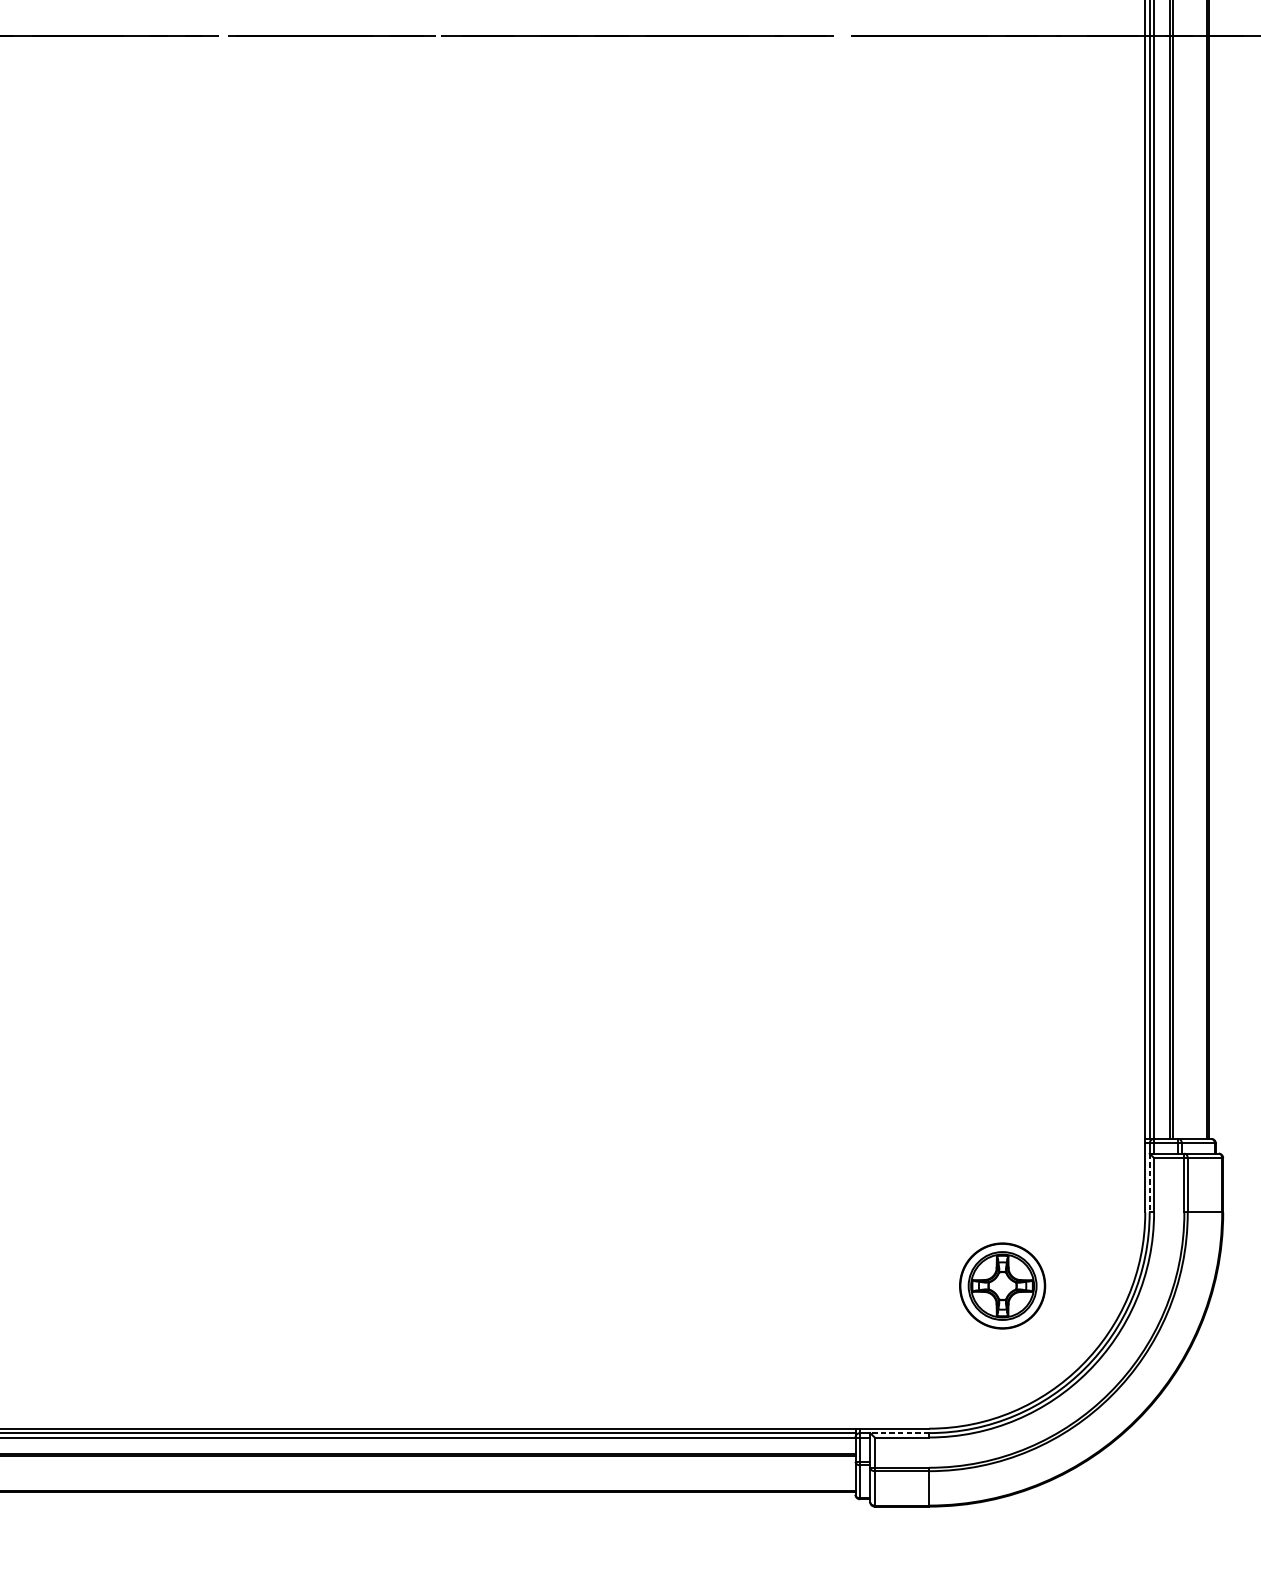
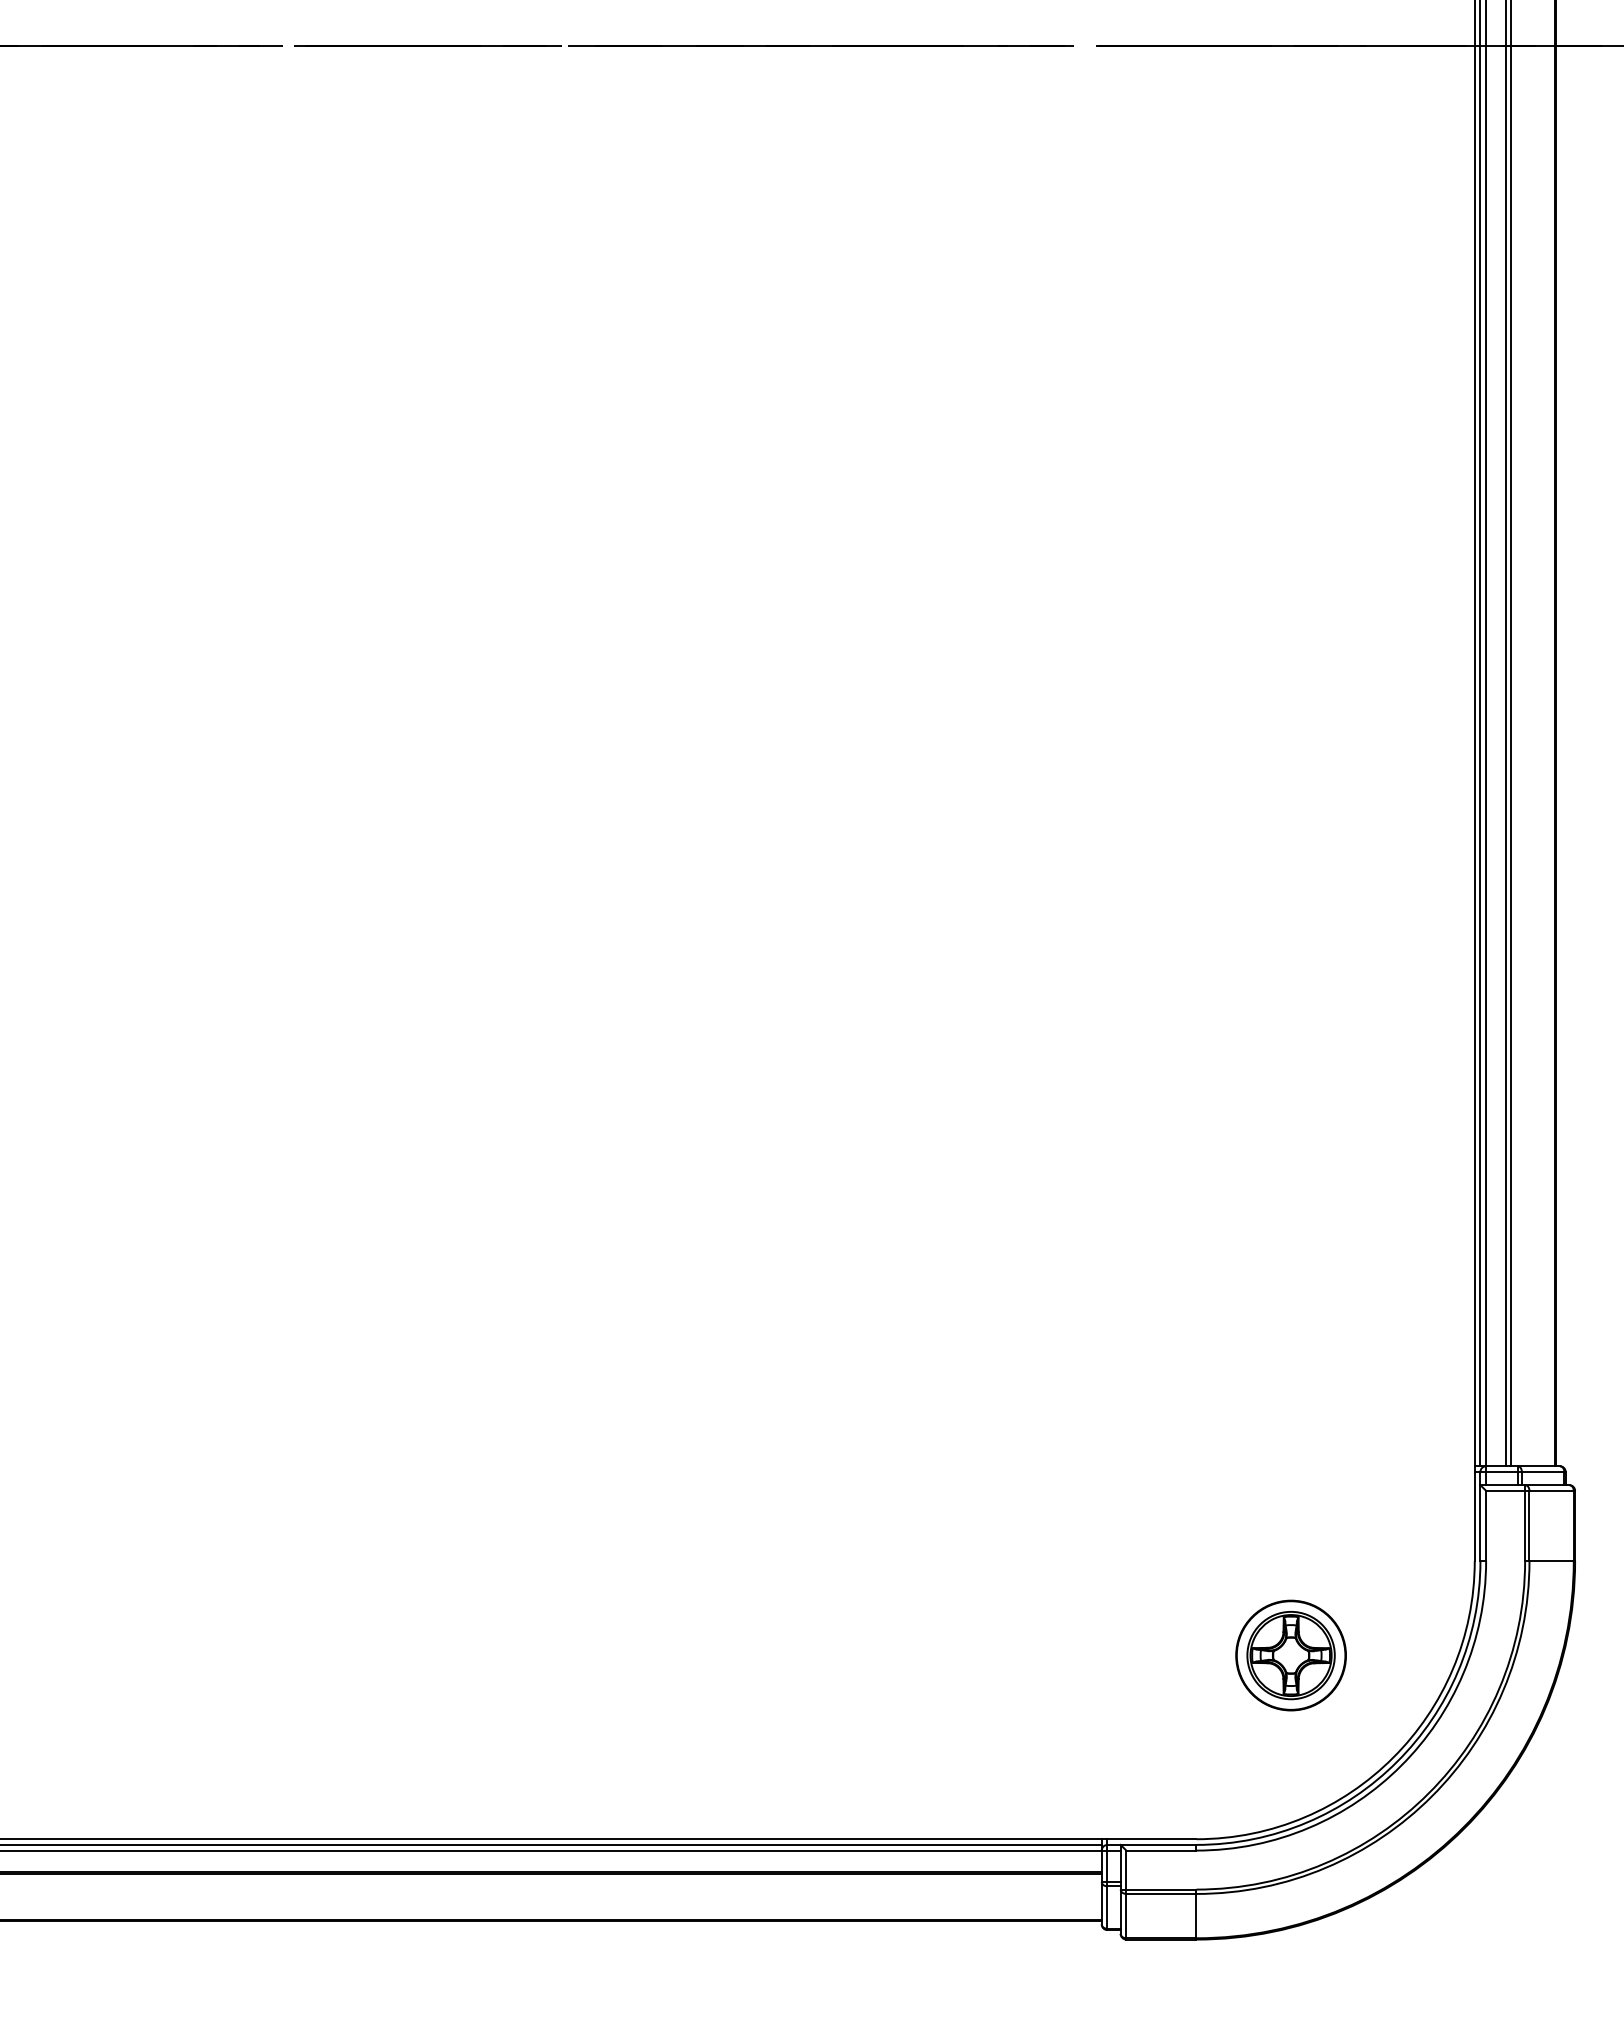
line: (1149, 1183) -> (1480, 1523), dashed -> solid
line: (899, 1432) -> (1158, 1844), dashed -> solid

